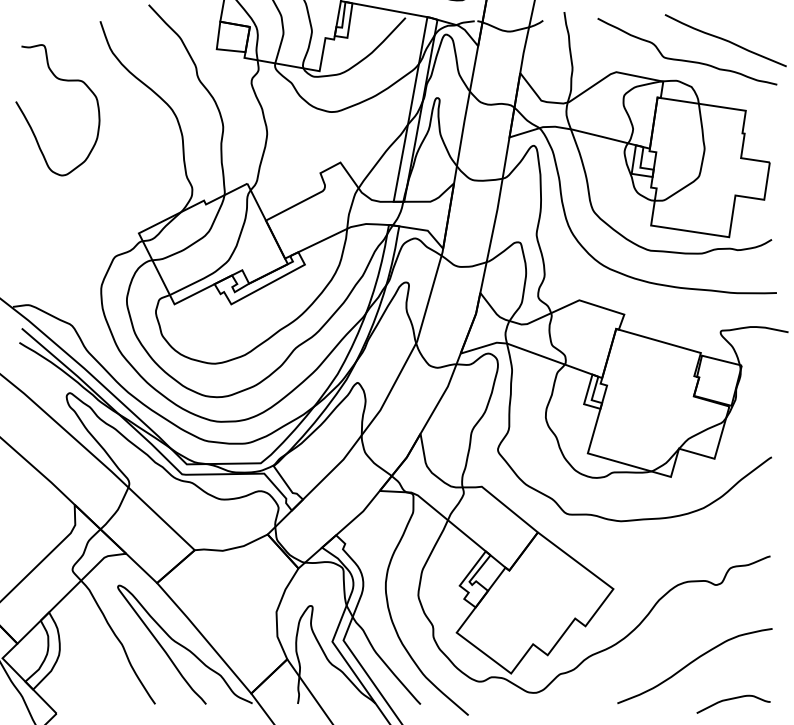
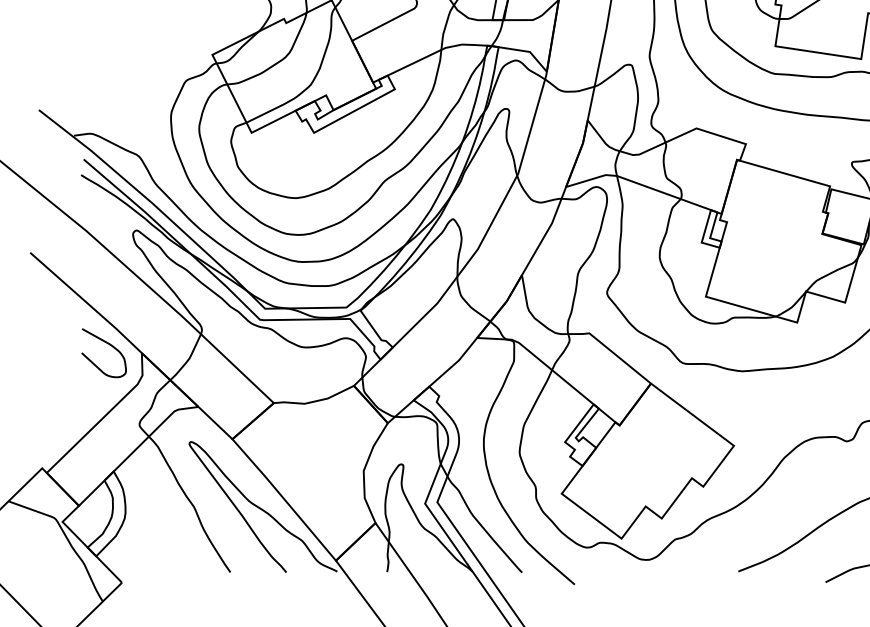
curve: (44, 497) -> (108, 345), added

